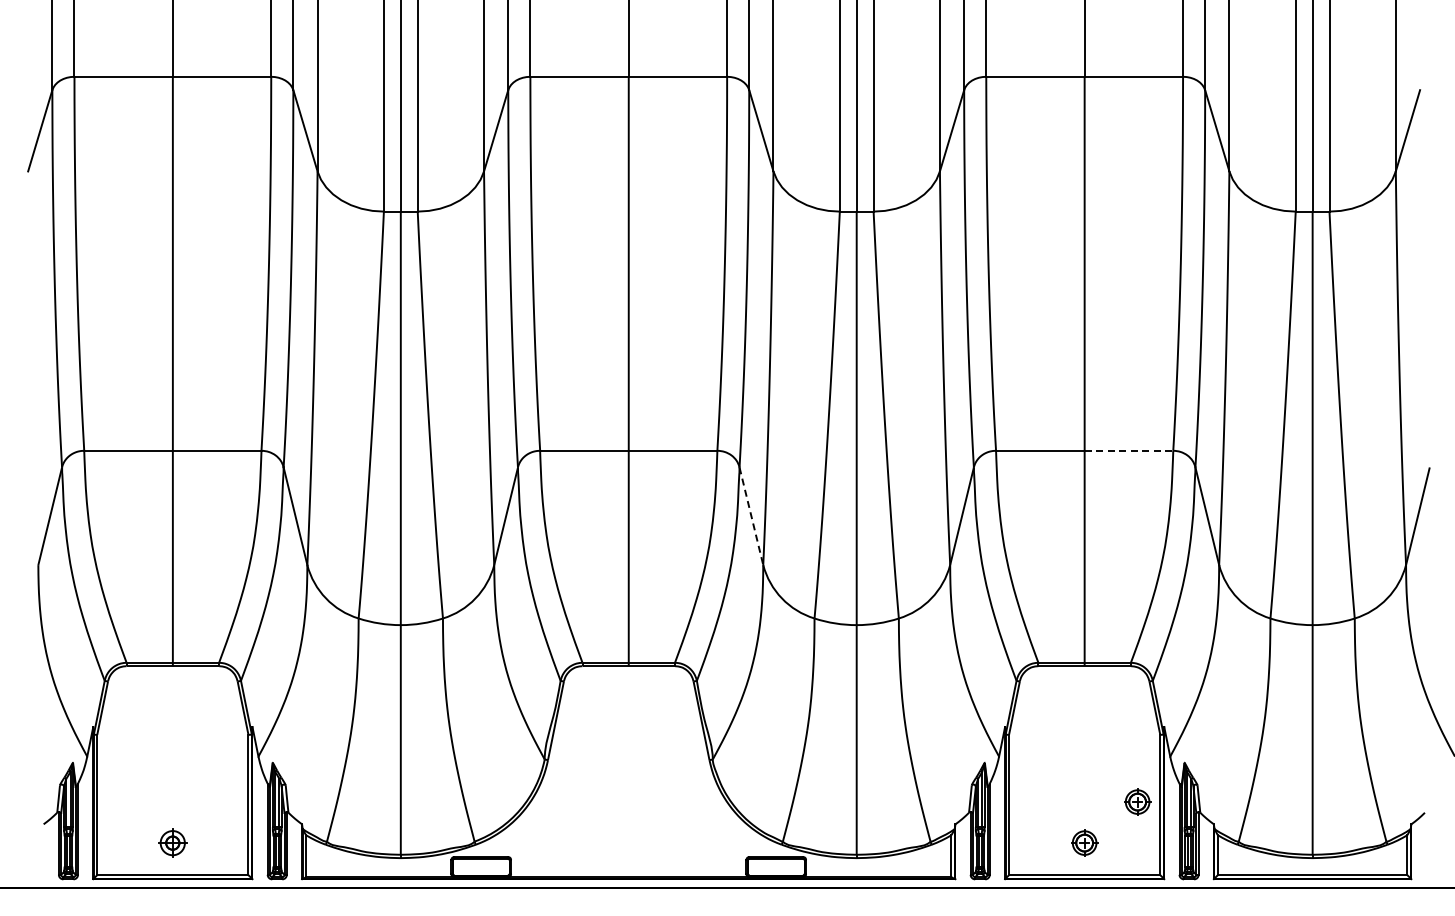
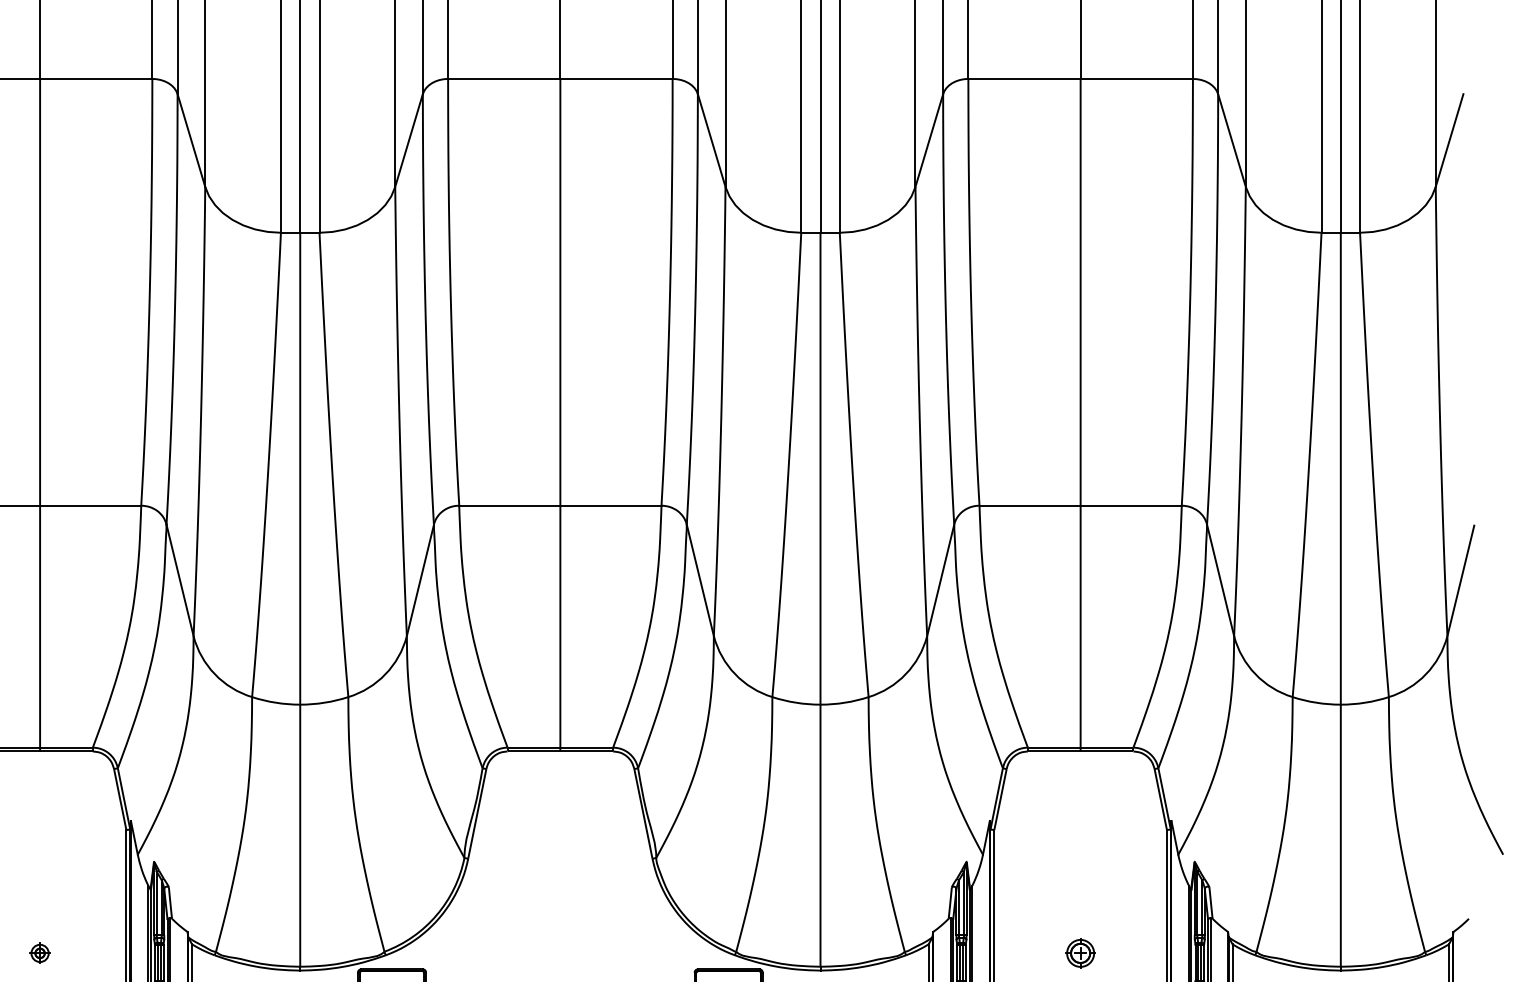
line: (1129, 450) -> (1131, 505), dashed -> solid
line: (751, 516) -> (700, 580), dashed -> solid
part: (1137, 801) -> (1140, 905), removed
part: (172, 842) -> (39, 952), size x0.62

